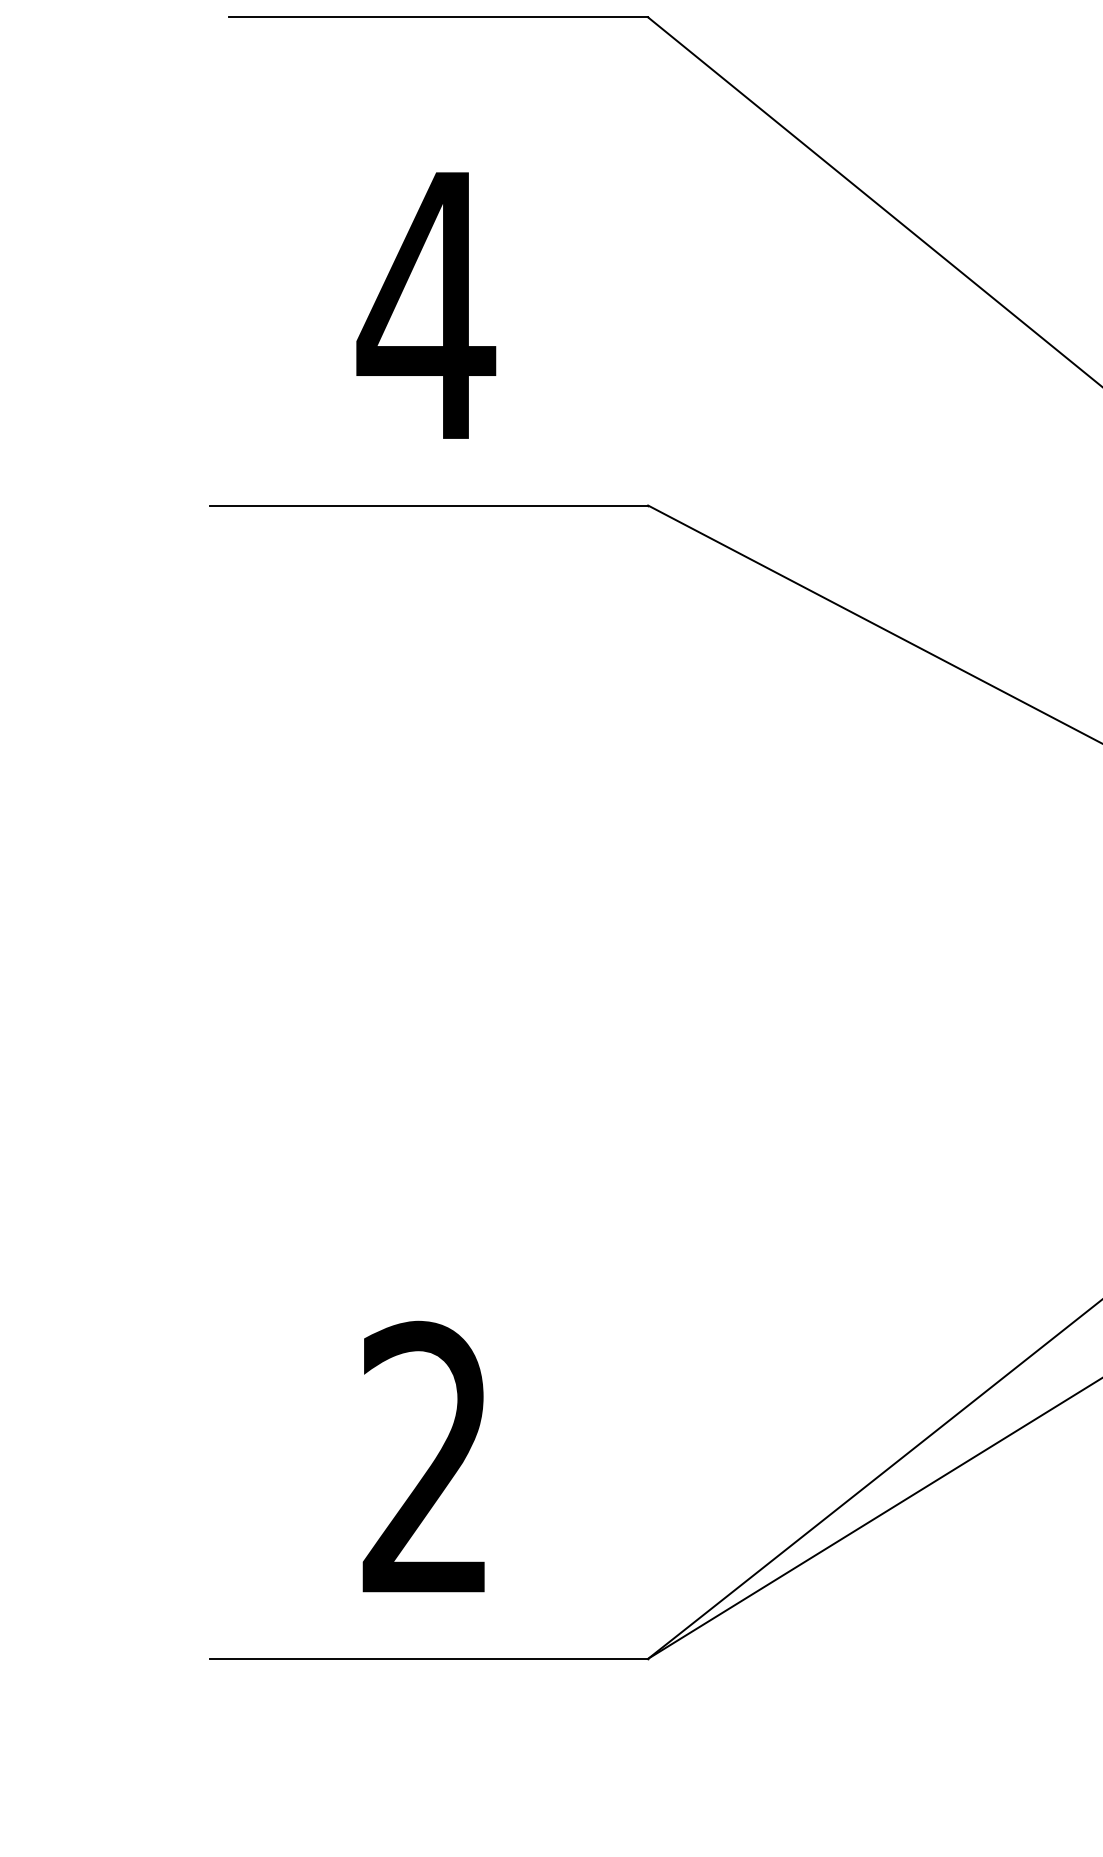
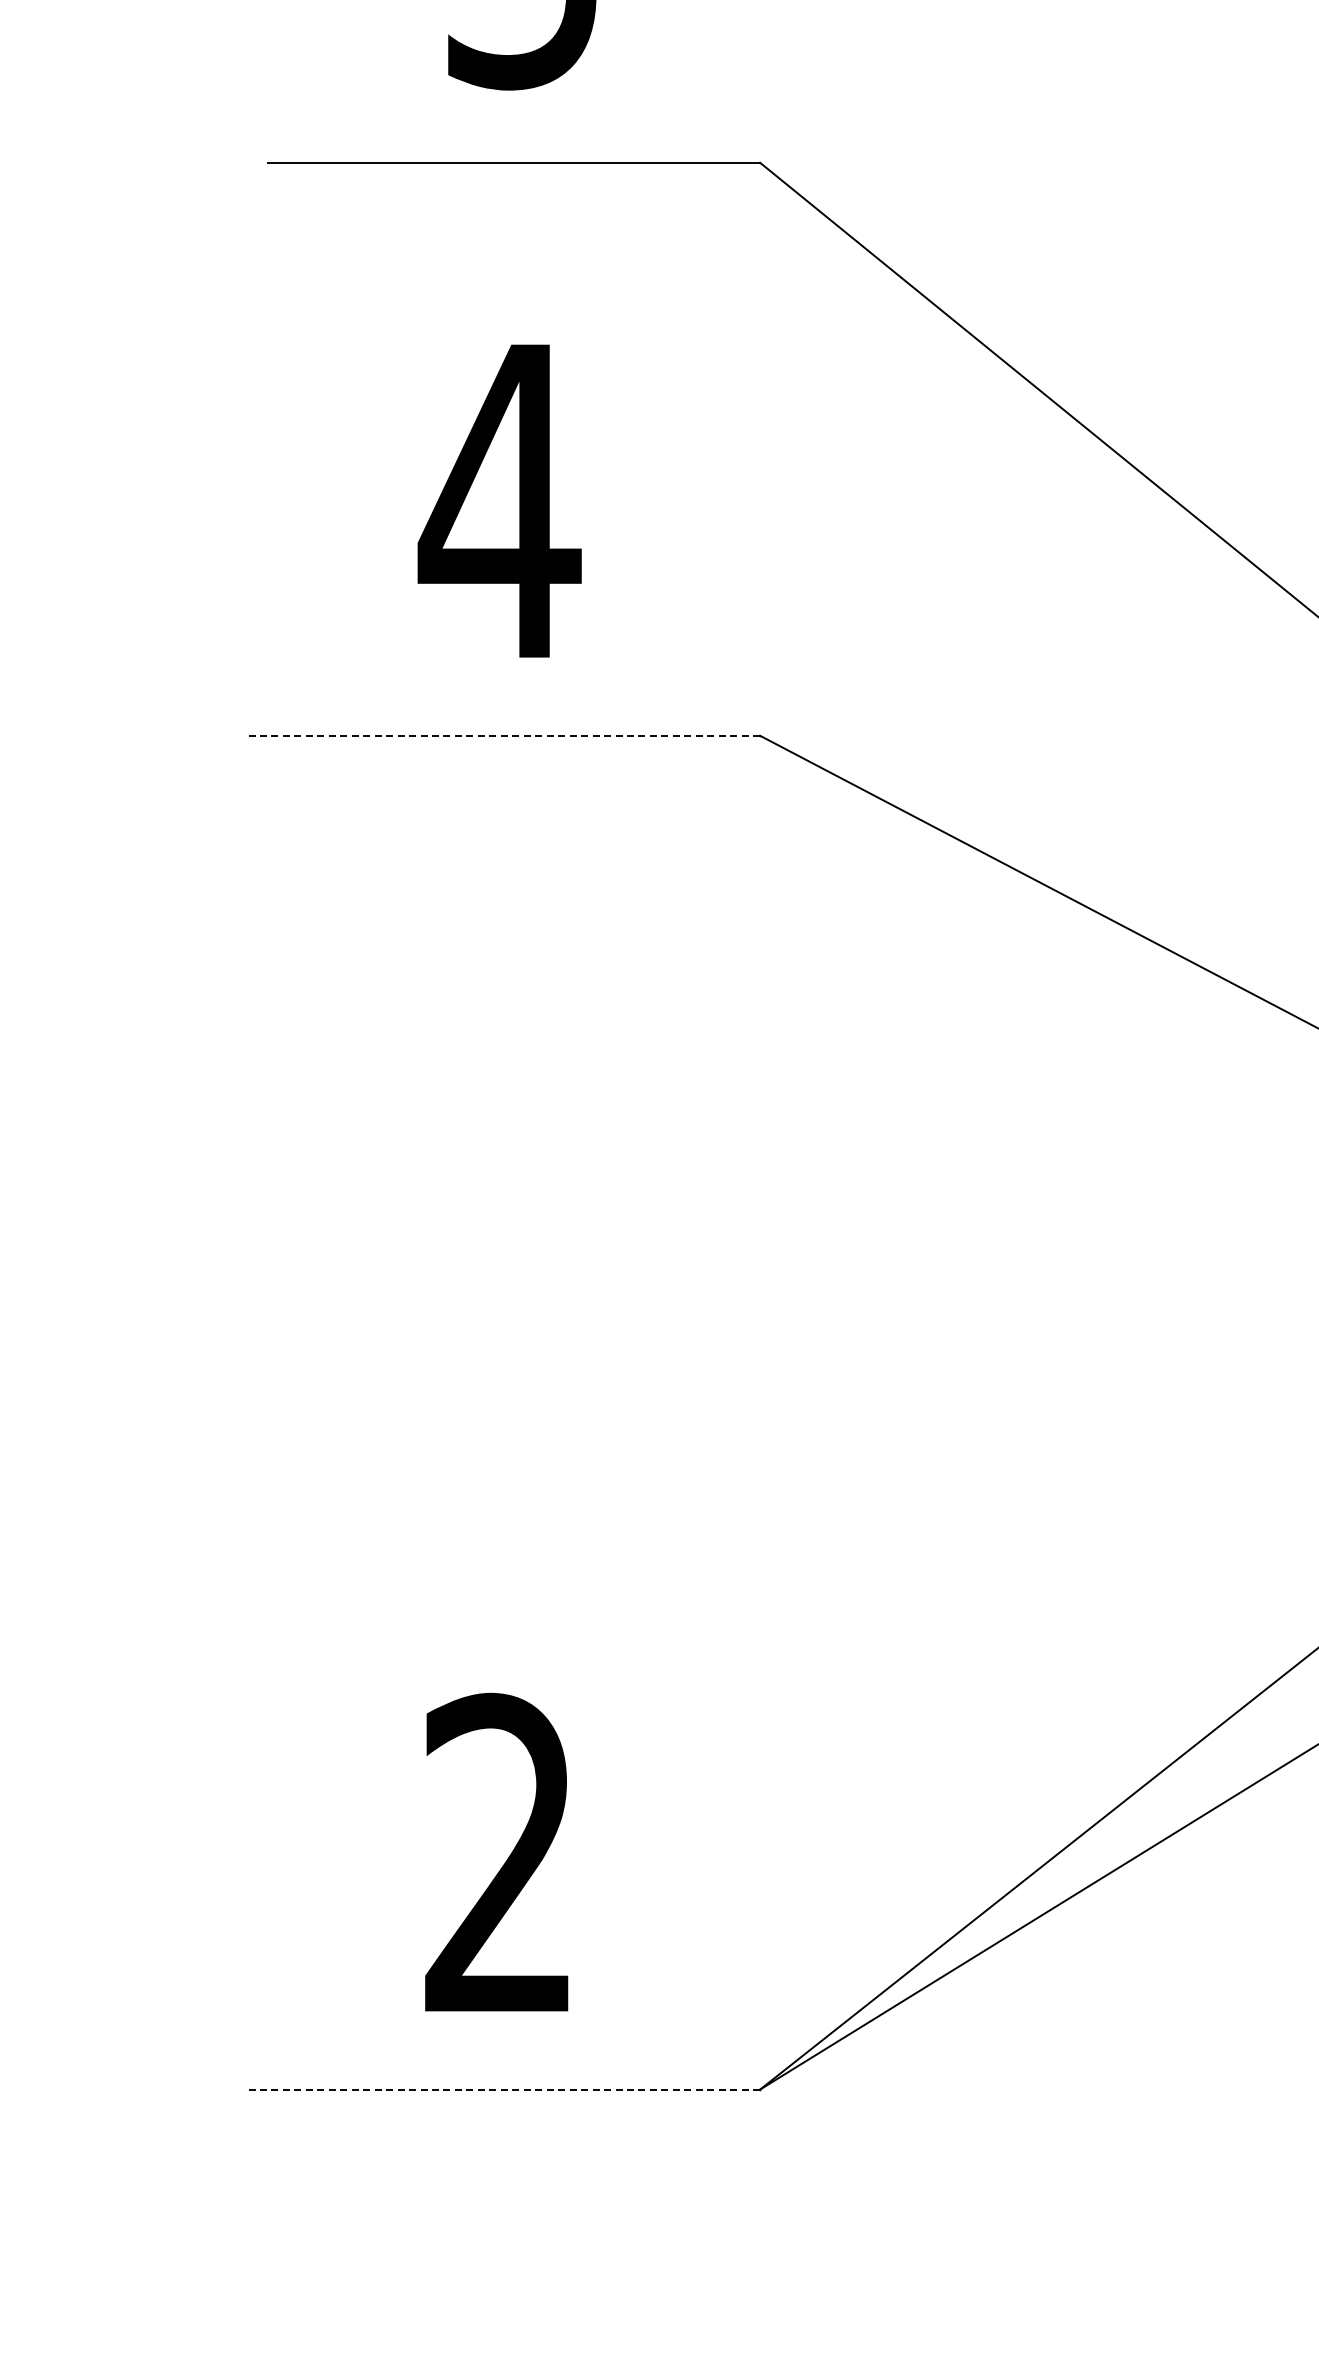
line: (428, 505) -> (502, 735), solid -> dashed
line: (428, 1658) -> (502, 2089), solid -> dashed

